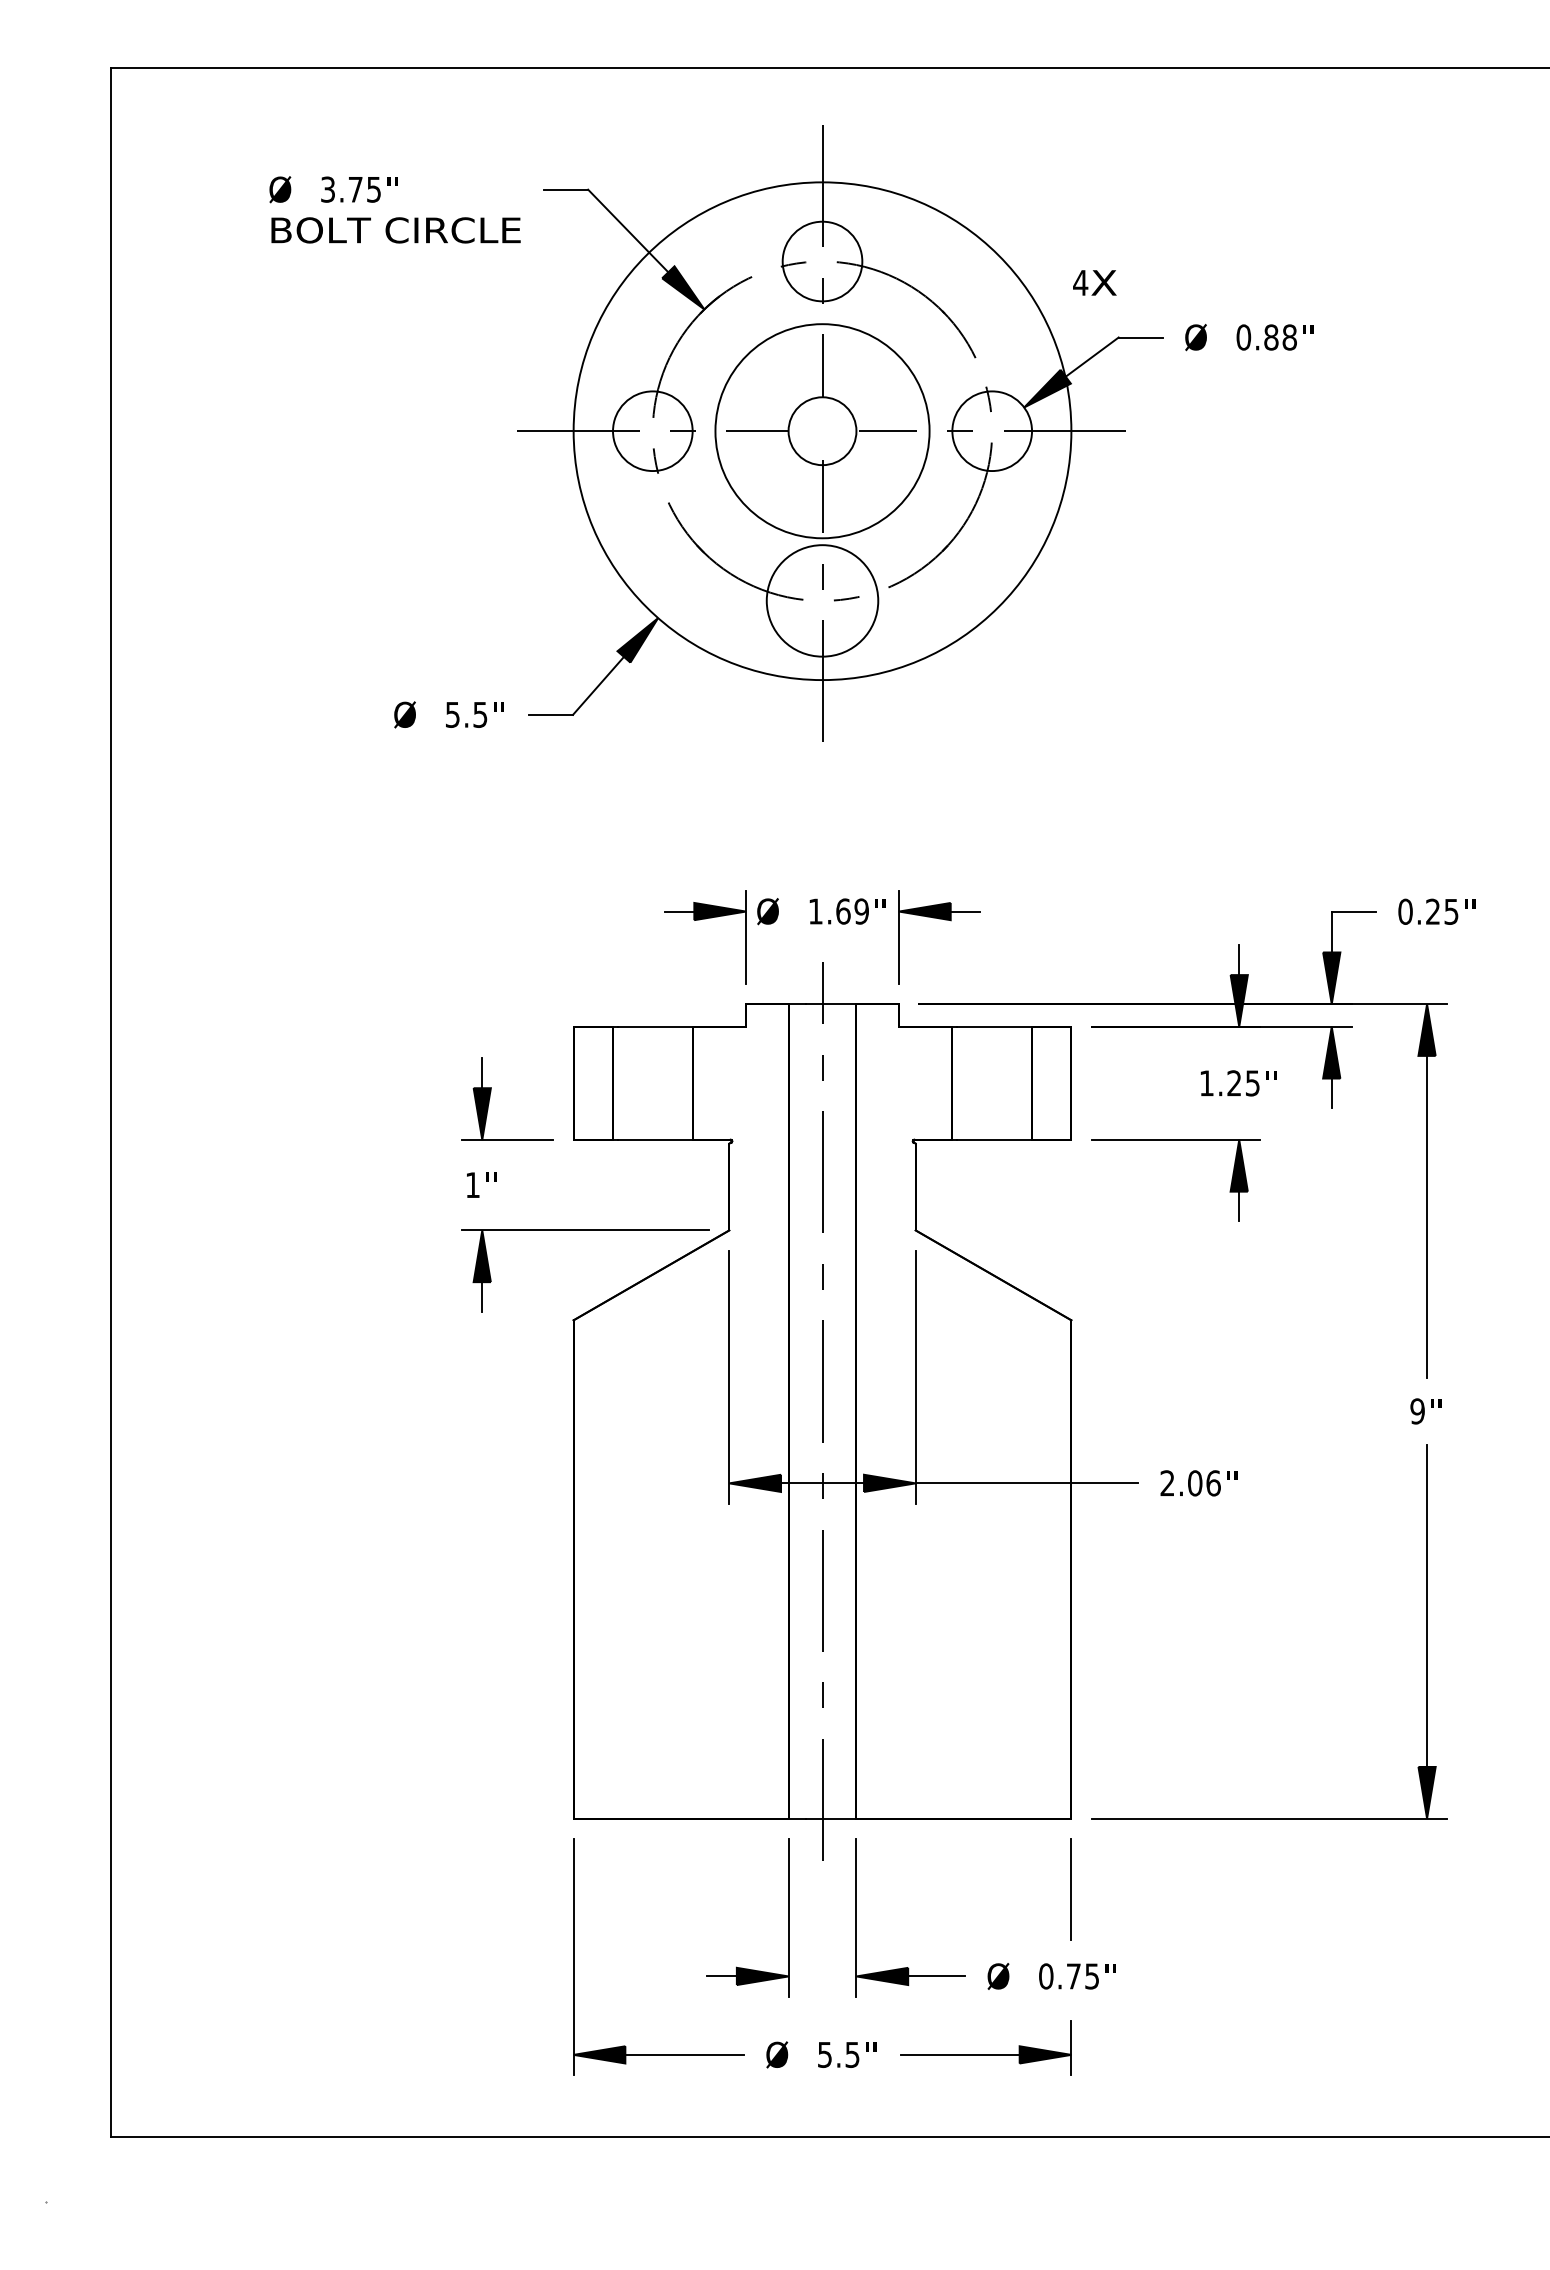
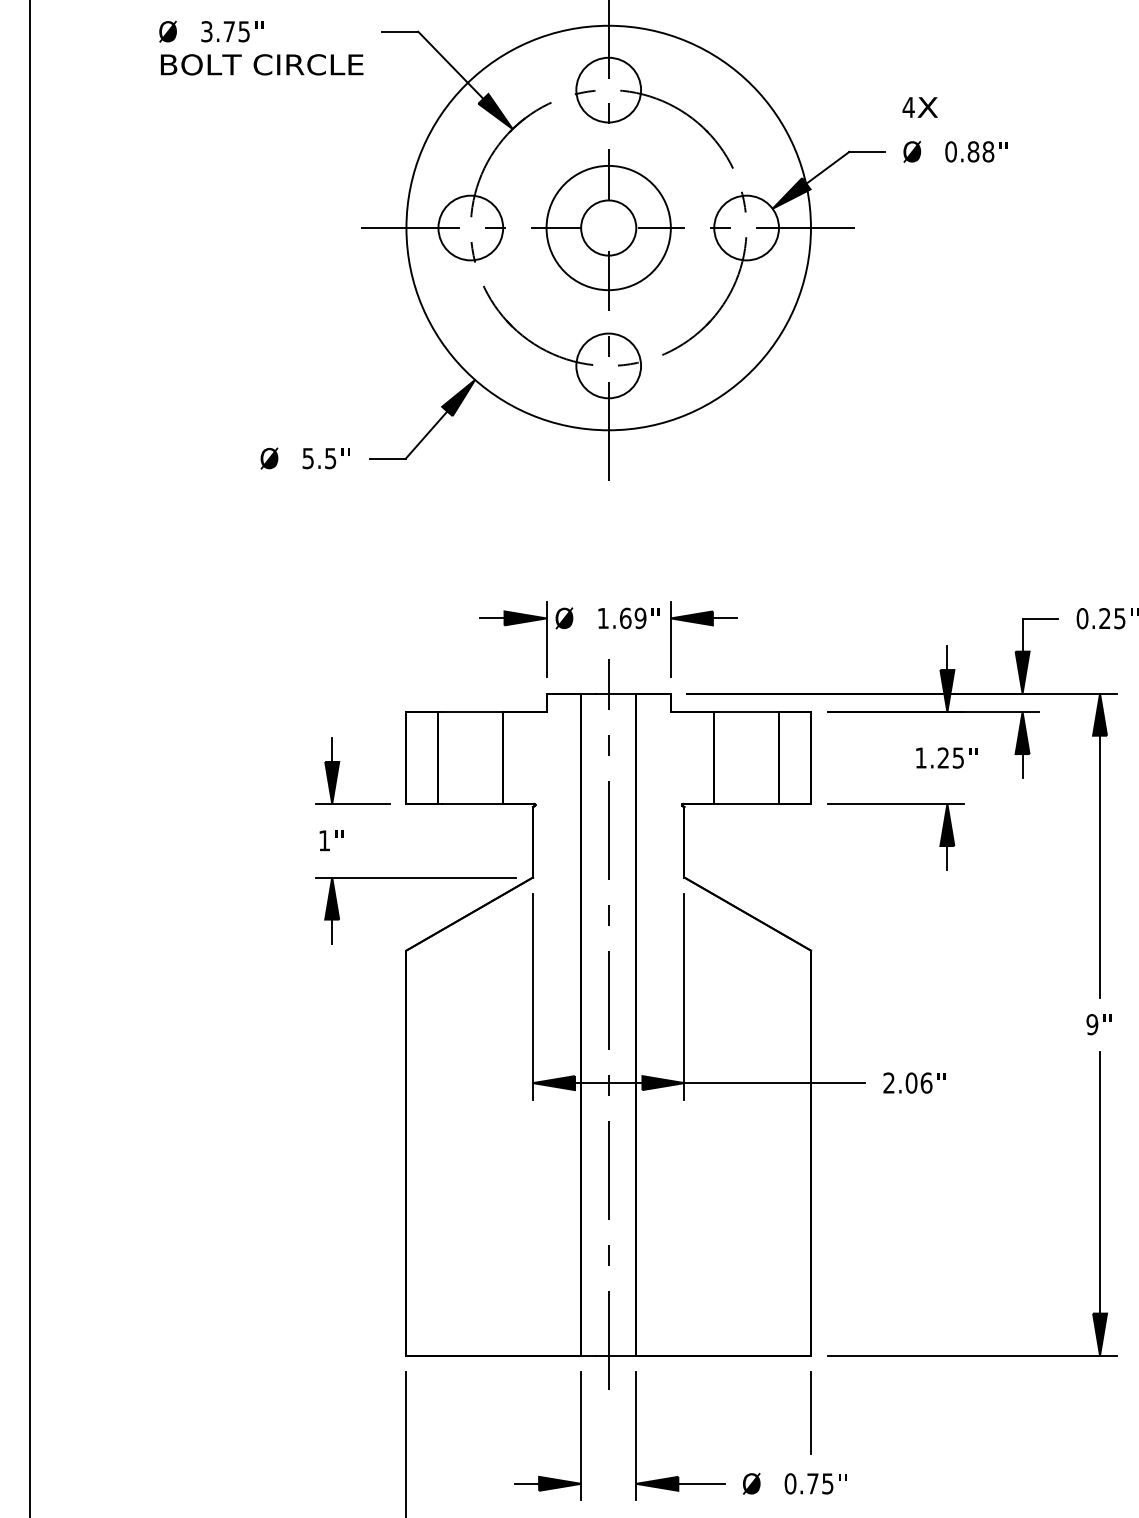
text: (1094, 282) -> (919, 107), moved
circle: (822, 430) -> (608, 227), size x0.71
circle: (822, 600) -> (608, 365), size x0.71

